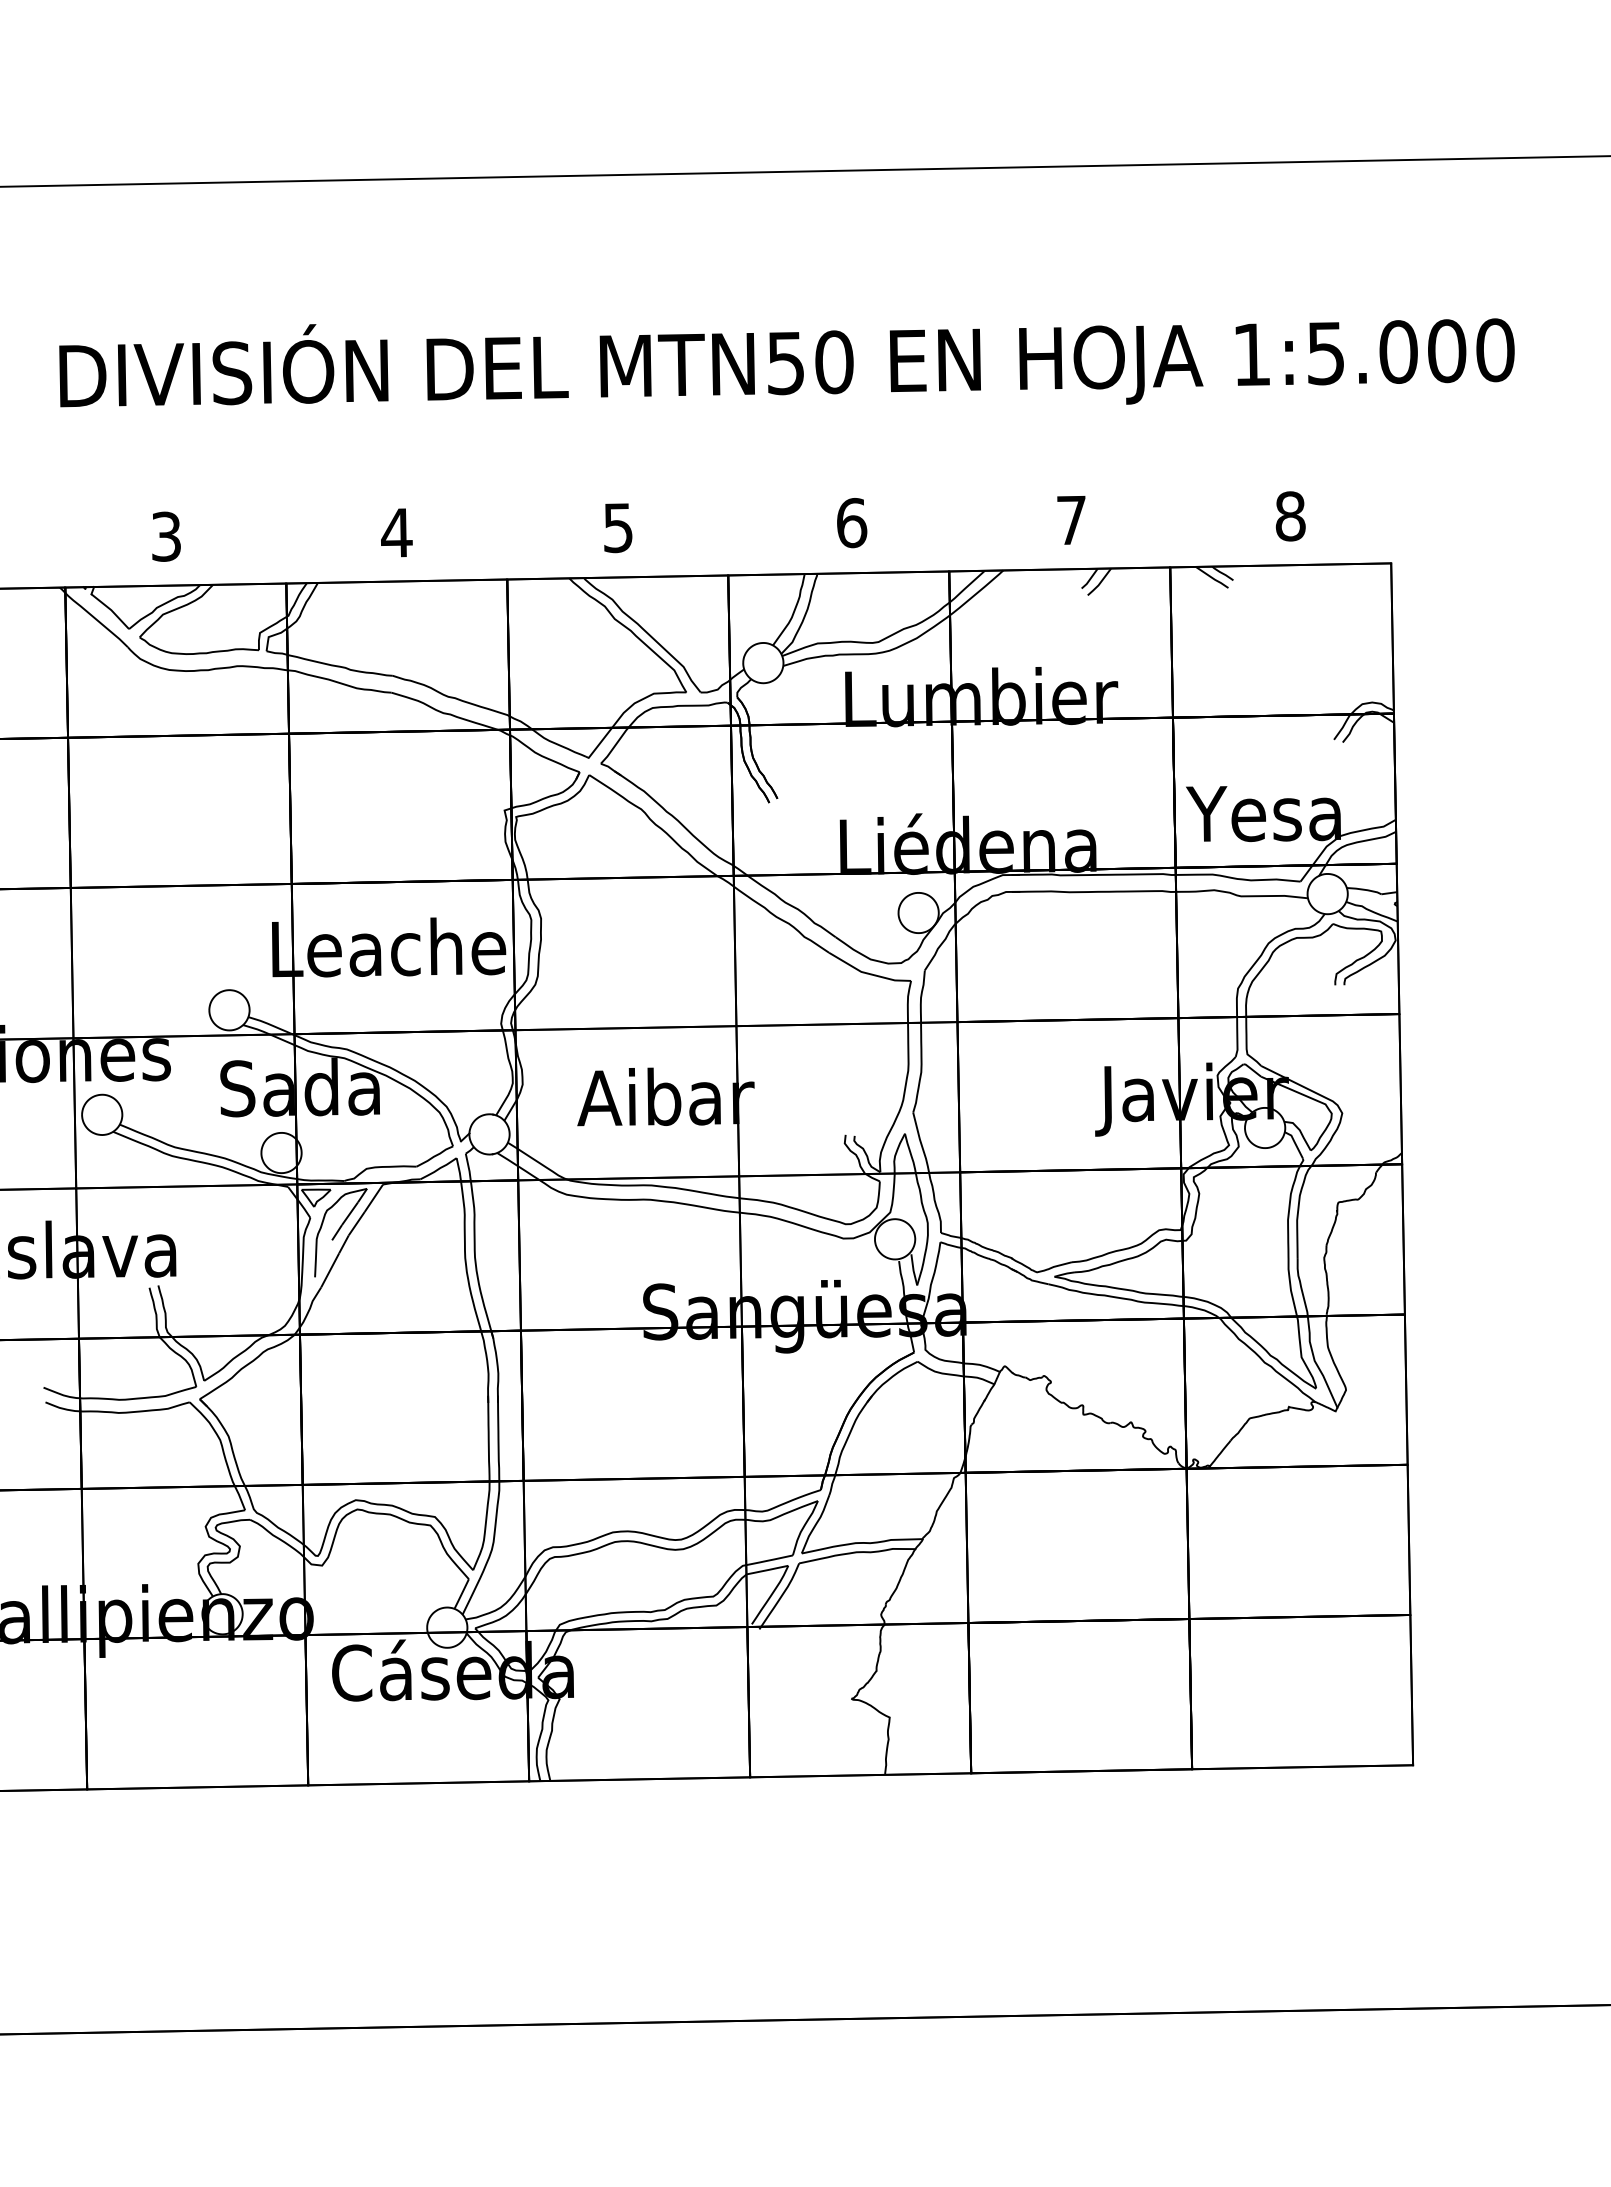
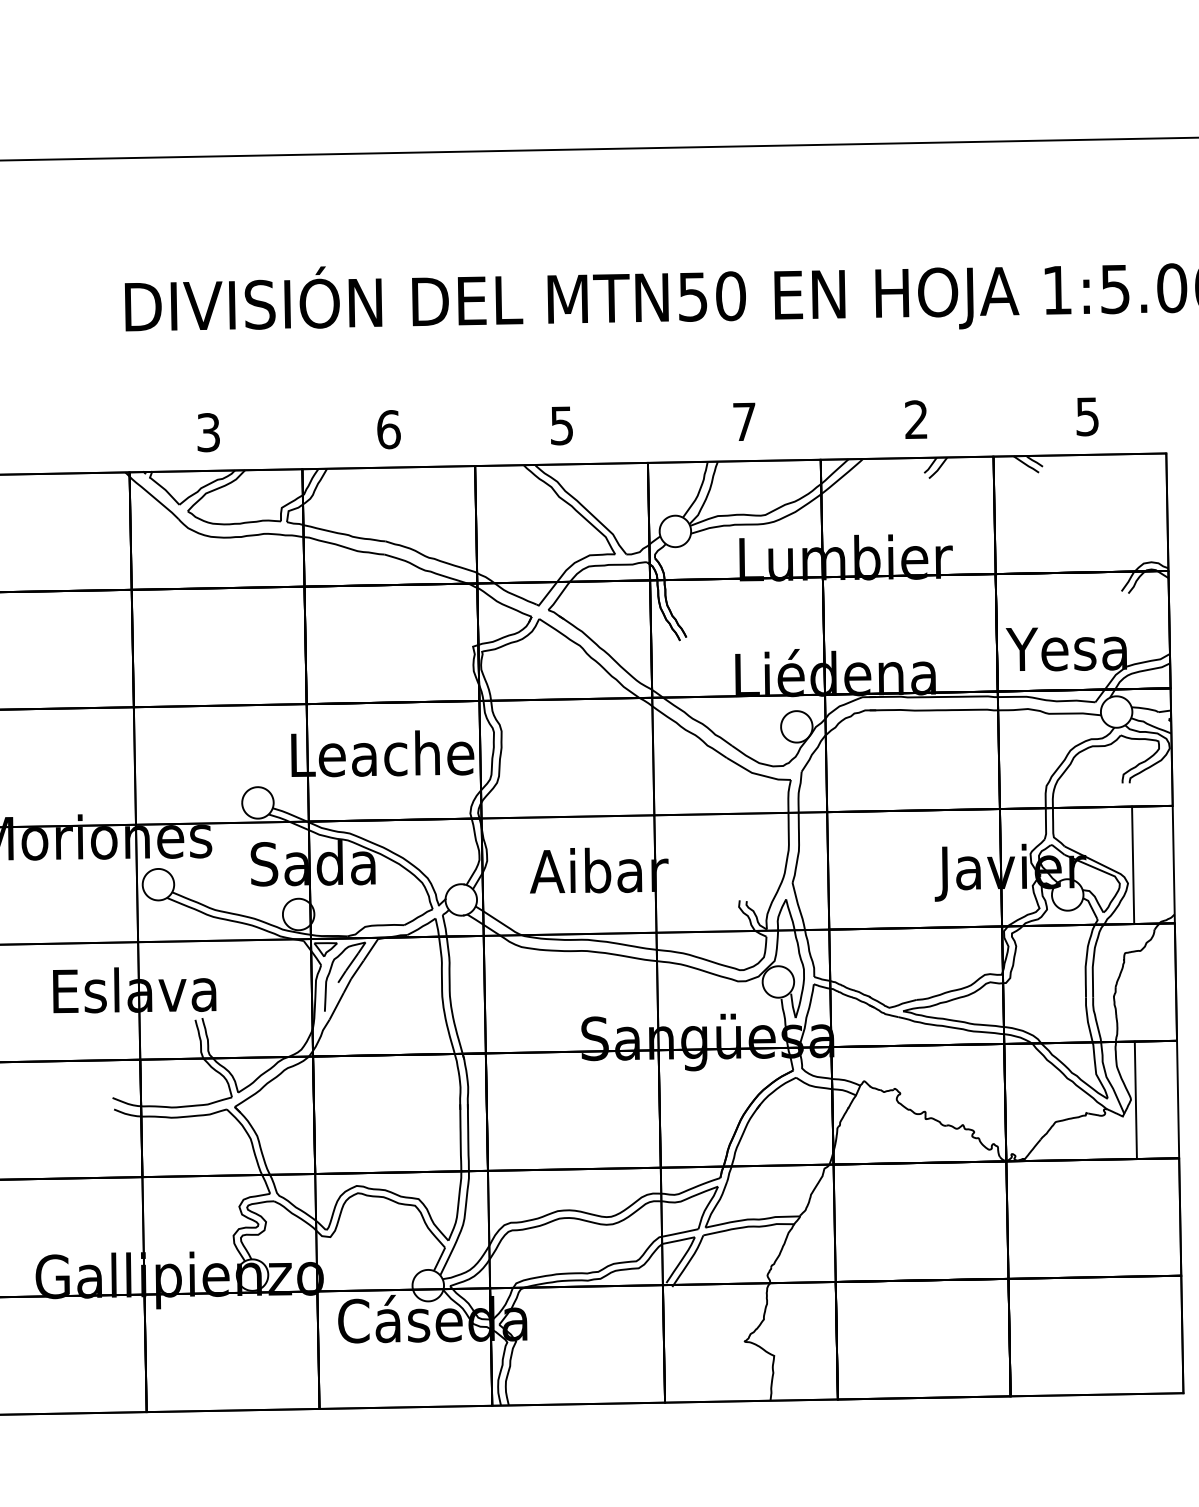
text: (1290, 516) -> (1087, 416), 8 -> 5
text: (1071, 519) -> (916, 419), 7 -> 2
text: (852, 523) -> (745, 422), 6 -> 7
text: (396, 532) -> (388, 429), 4 -> 6
line: (1400, 1089) -> (1132, 865), moved
line: (1405, 1389) -> (1135, 1100), moved

